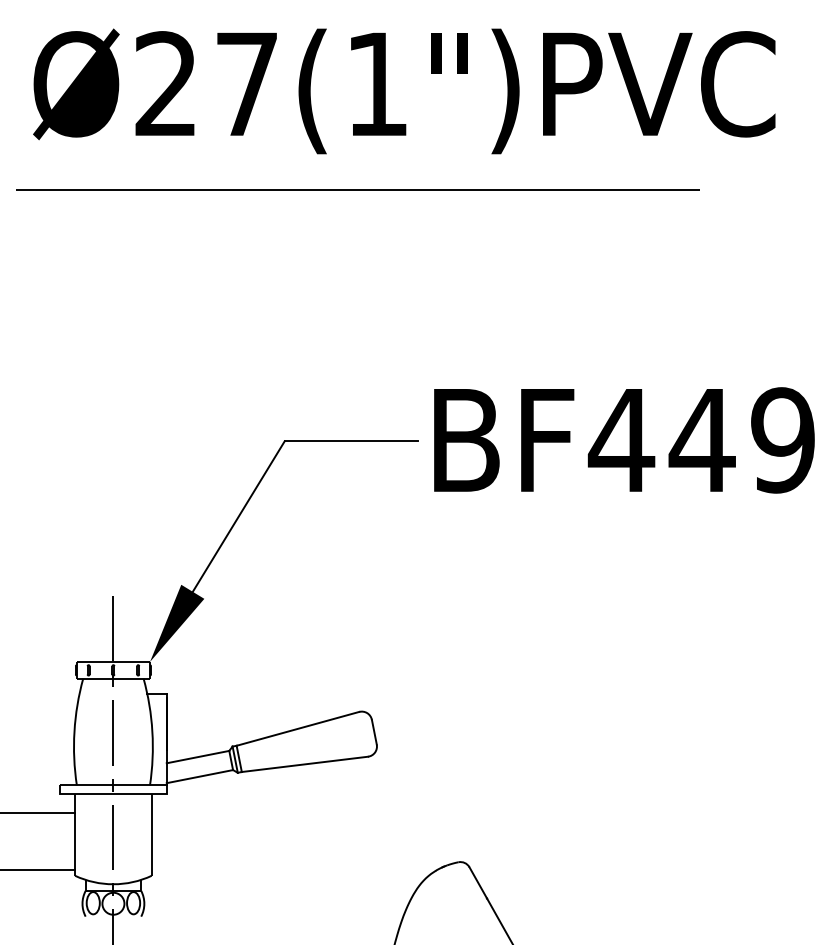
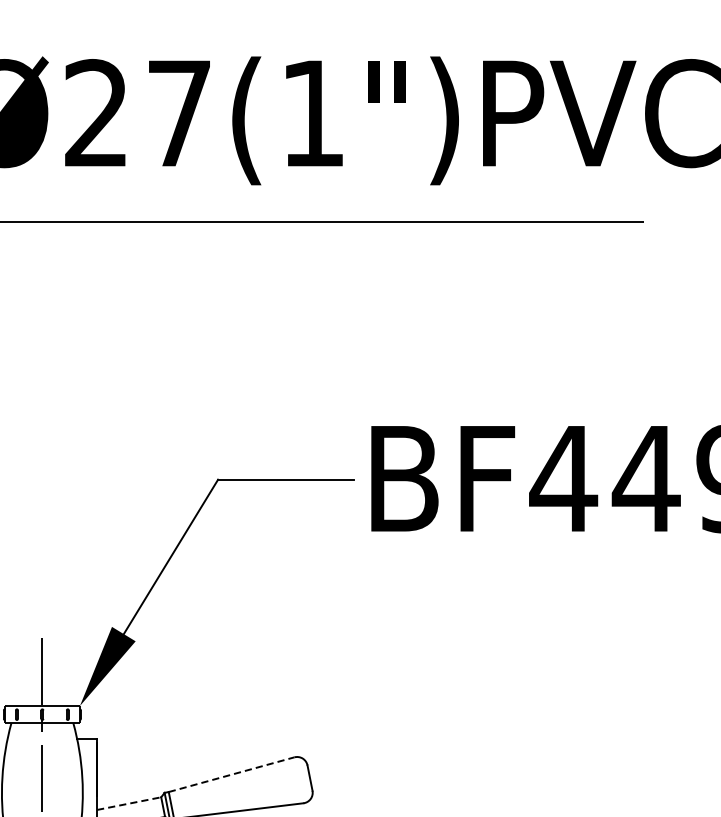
line: (297, 728) -> (231, 774), solid -> dashed
line: (198, 757) -> (129, 804), solid -> dashed

